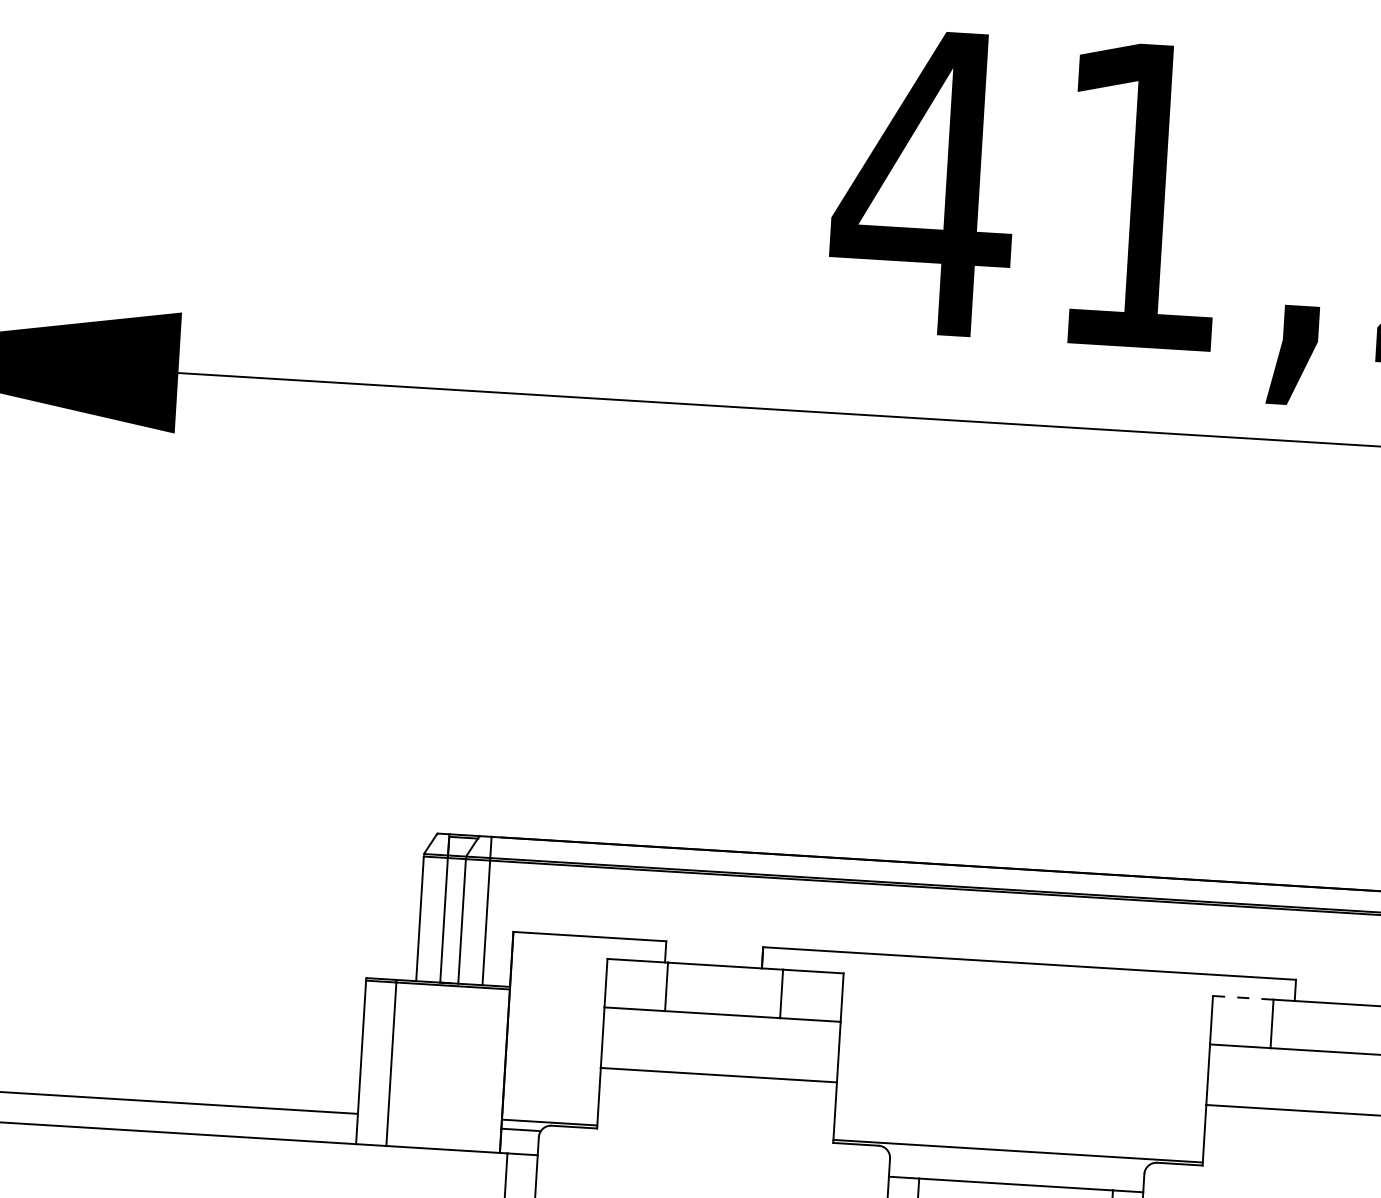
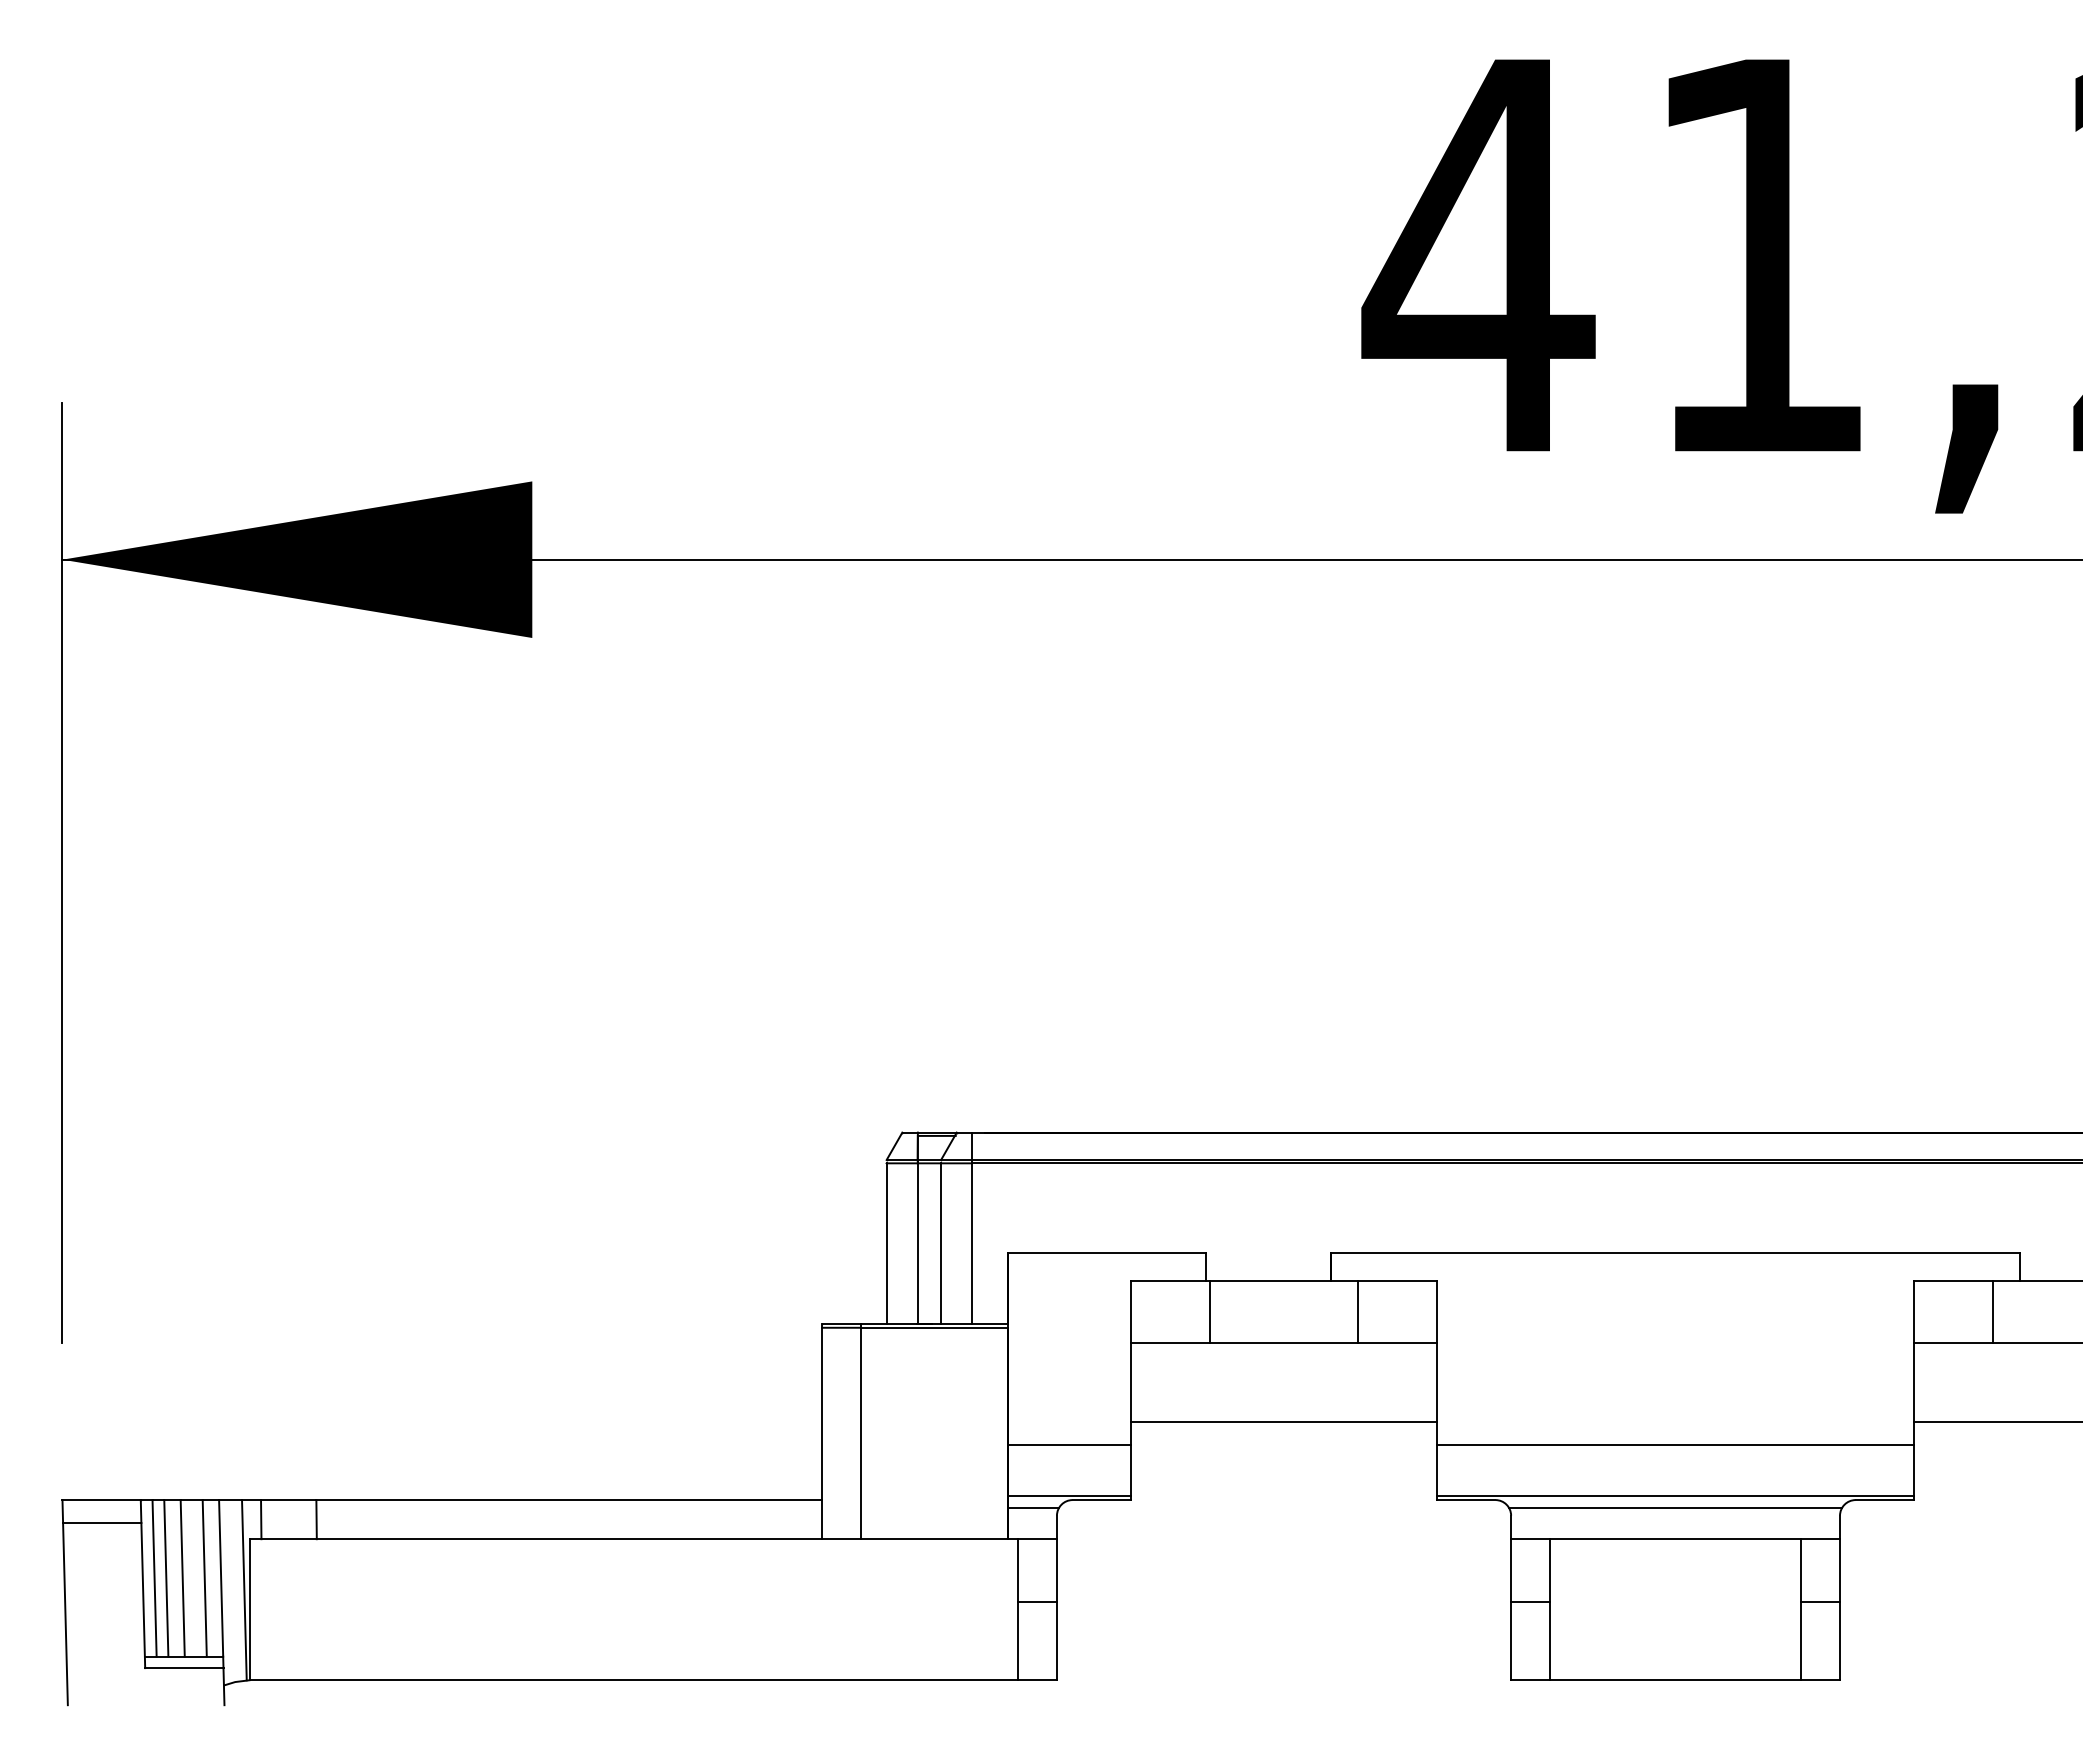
line: (1244, 997) -> (1954, 1280), dashed -> solid
line: (551, 1083) -> (1069, 1445), added
line: (1020, 1112) -> (1675, 1445), added
line: (1017, 1159) -> (1675, 1507), added

